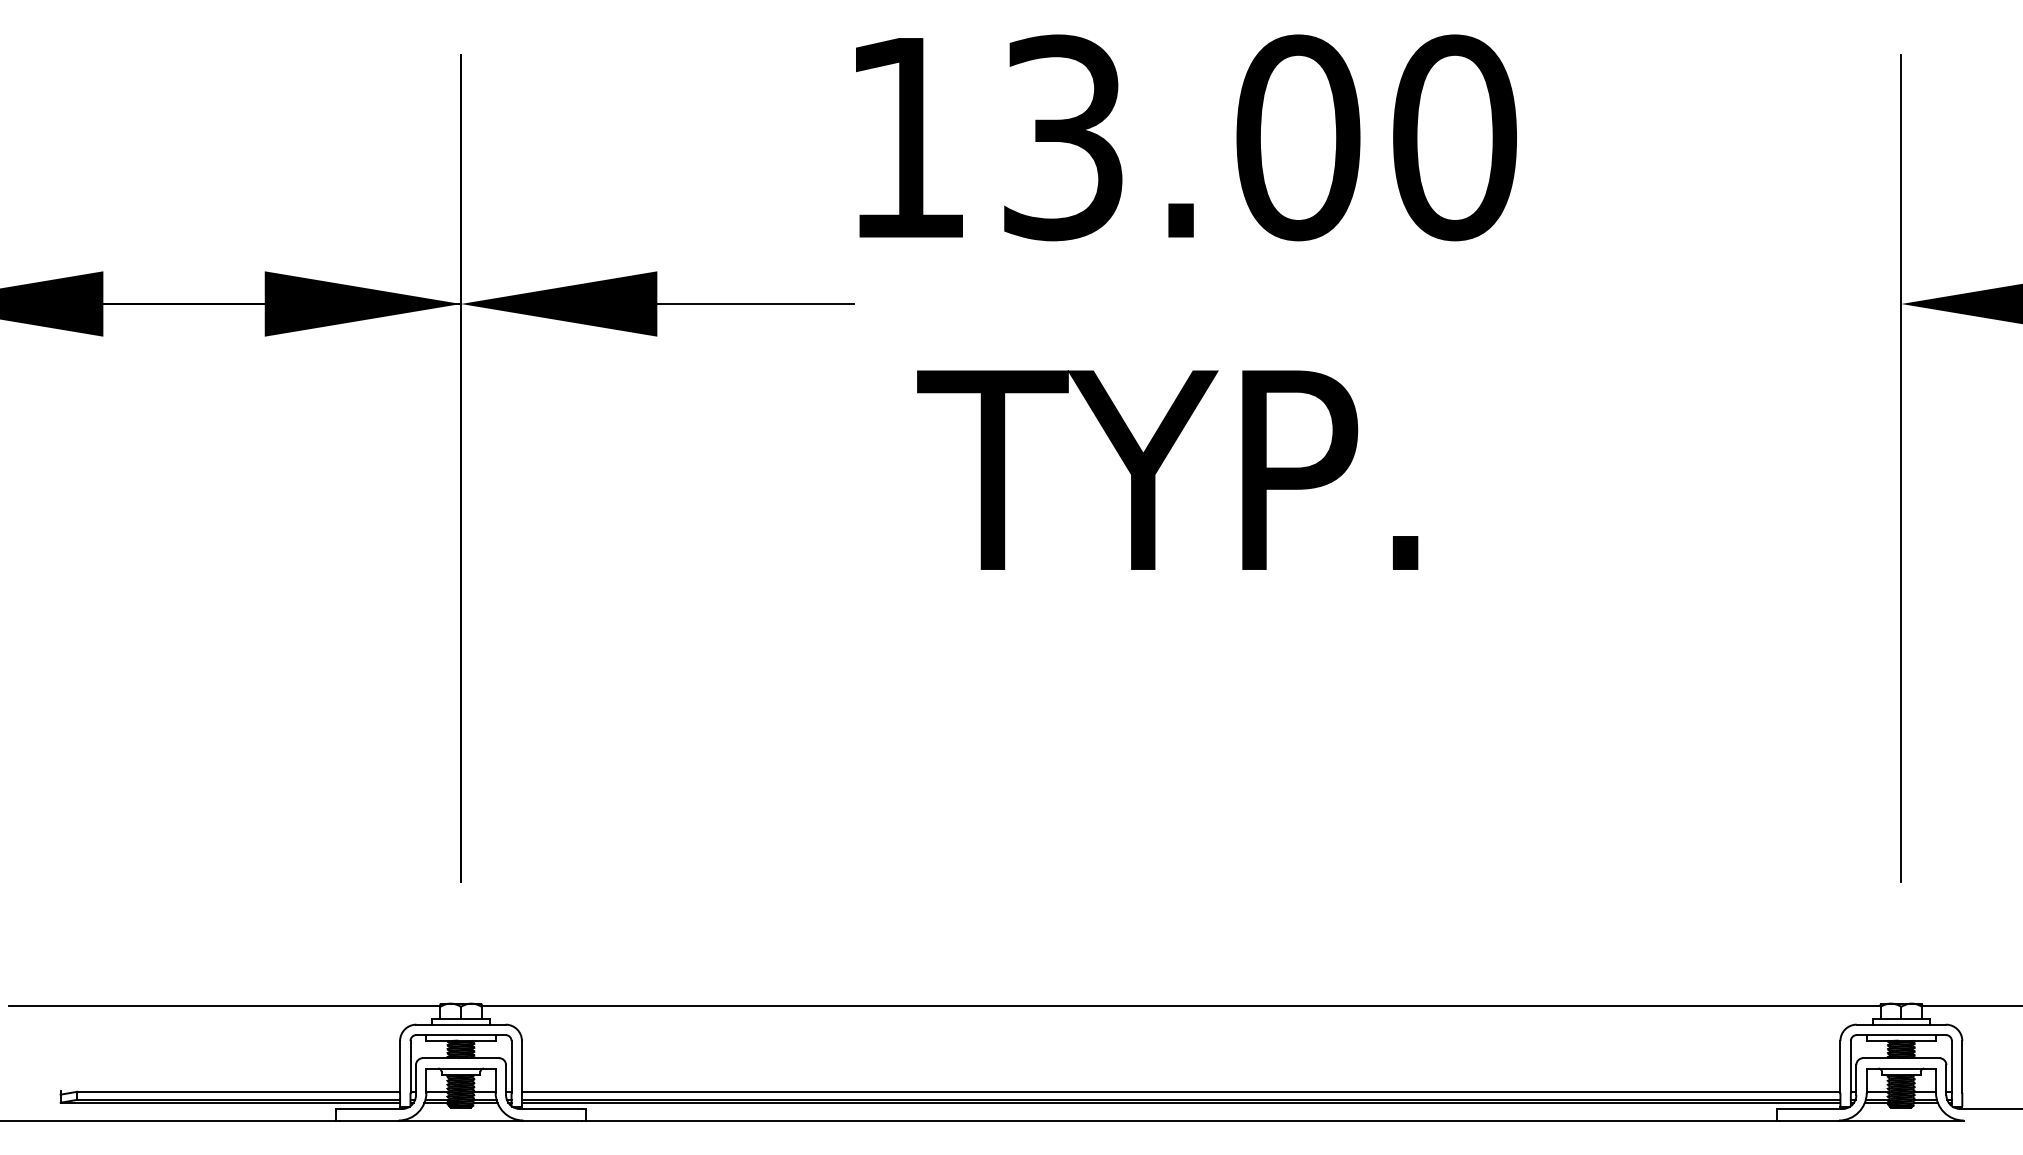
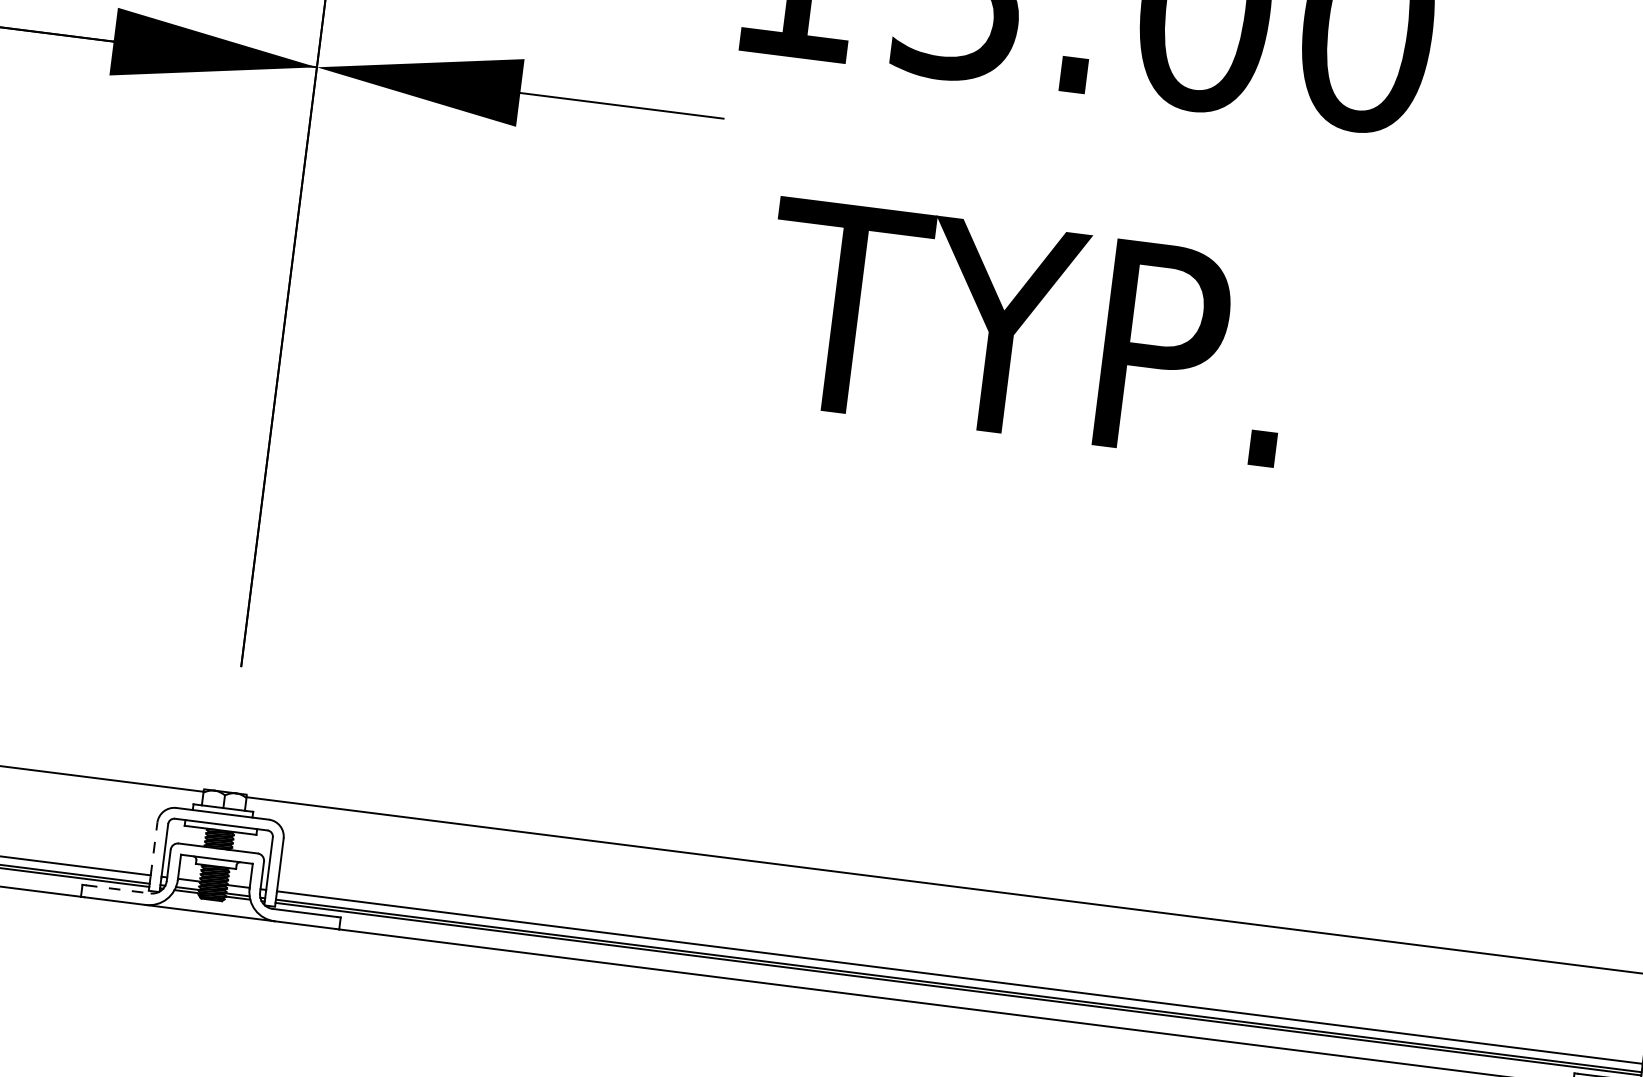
line: (400, 1066) -> (154, 849), solid -> dashed
line: (371, 1109) -> (118, 889), solid -> dashed

